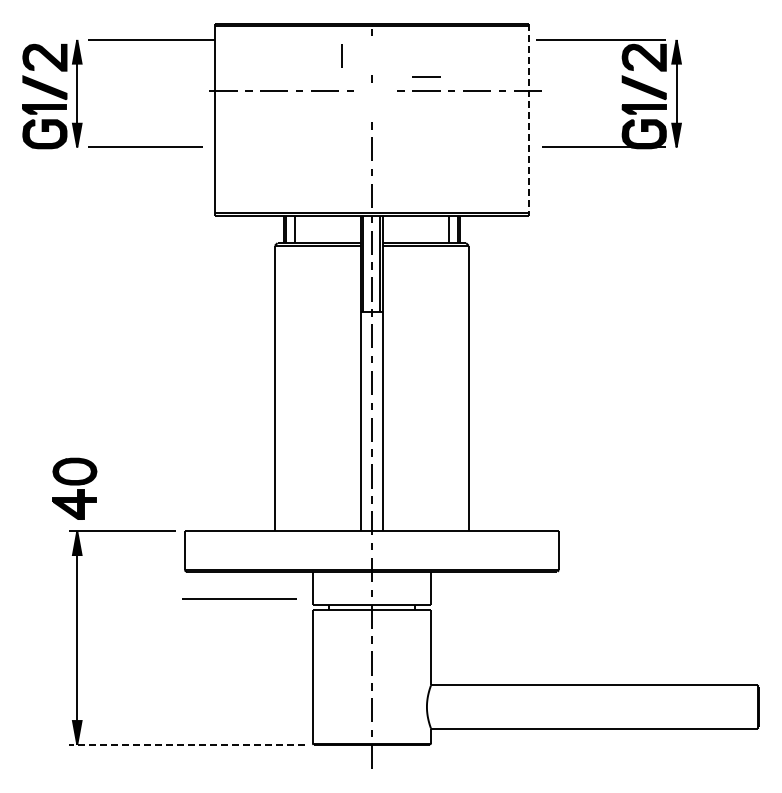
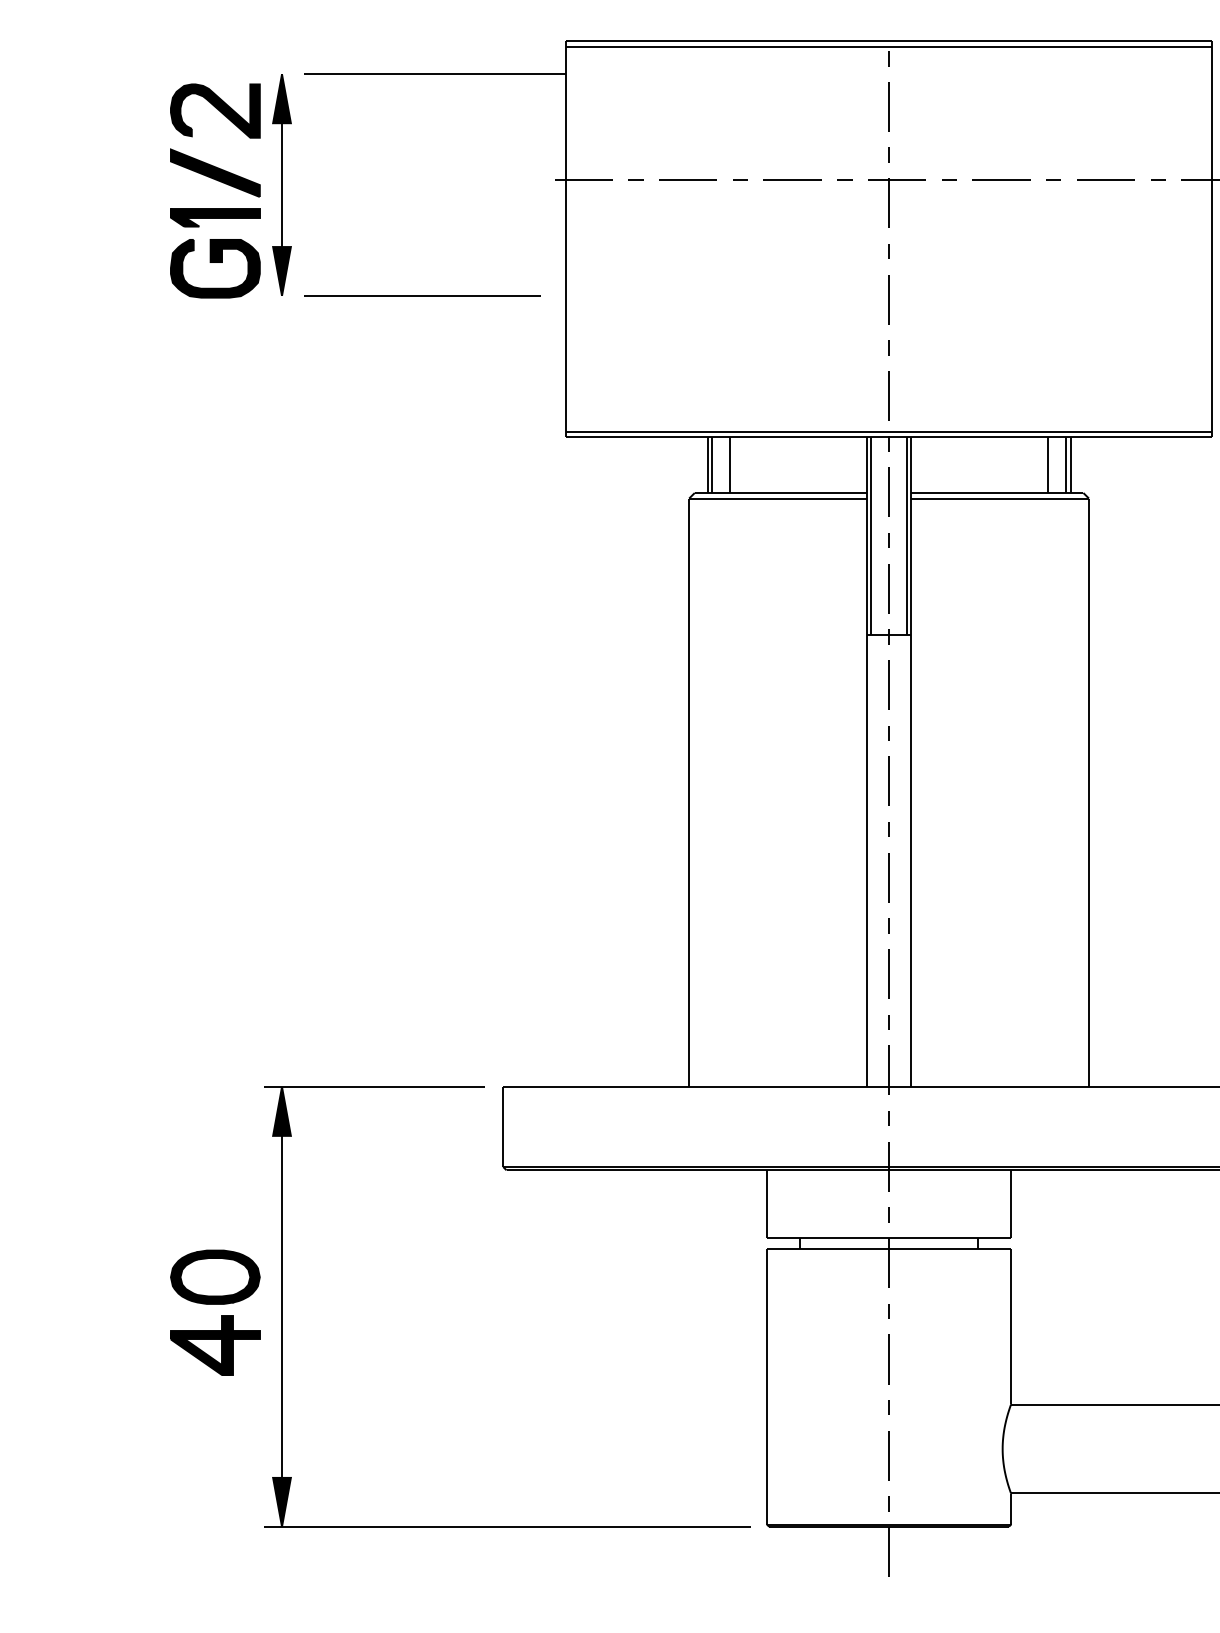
line: (341, 55) -> (888, 106), moved
line: (426, 76) -> (1001, 149), removed
part: (375, 102) -> (896, 203), added
line: (528, 120) -> (1211, 240), dashed -> solid
part: (74, 488) -> (214, 1311), moved
line: (239, 598) -> (616, 1225), removed
line: (186, 744) -> (507, 1526), dashed -> solid

